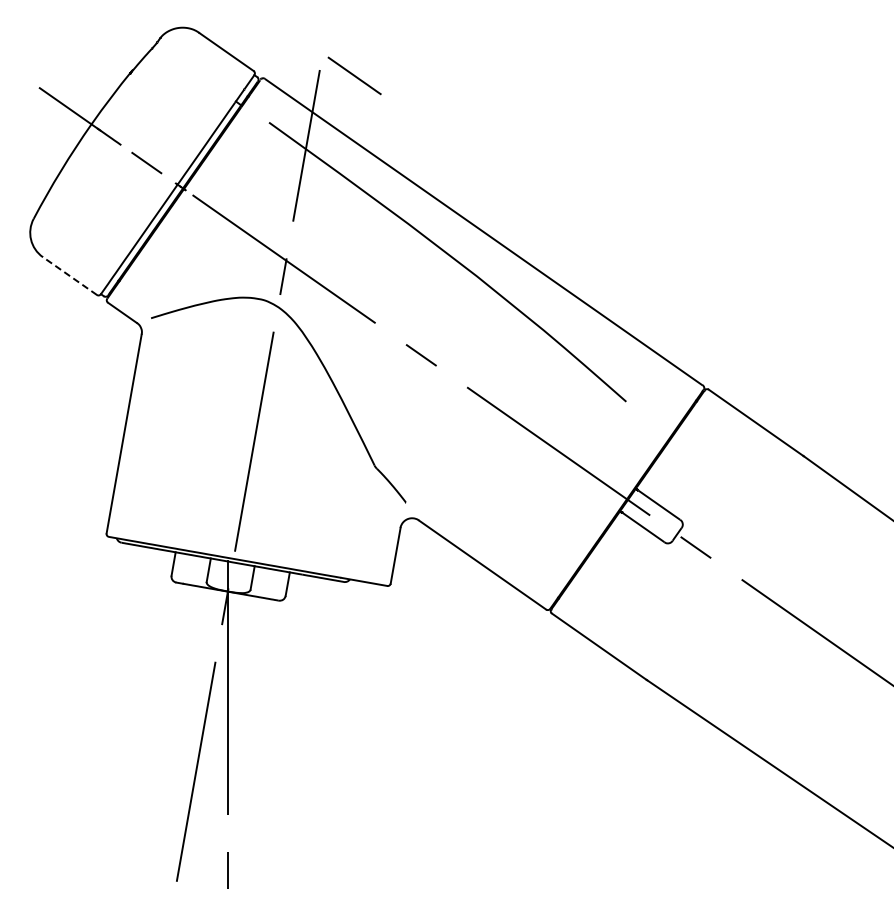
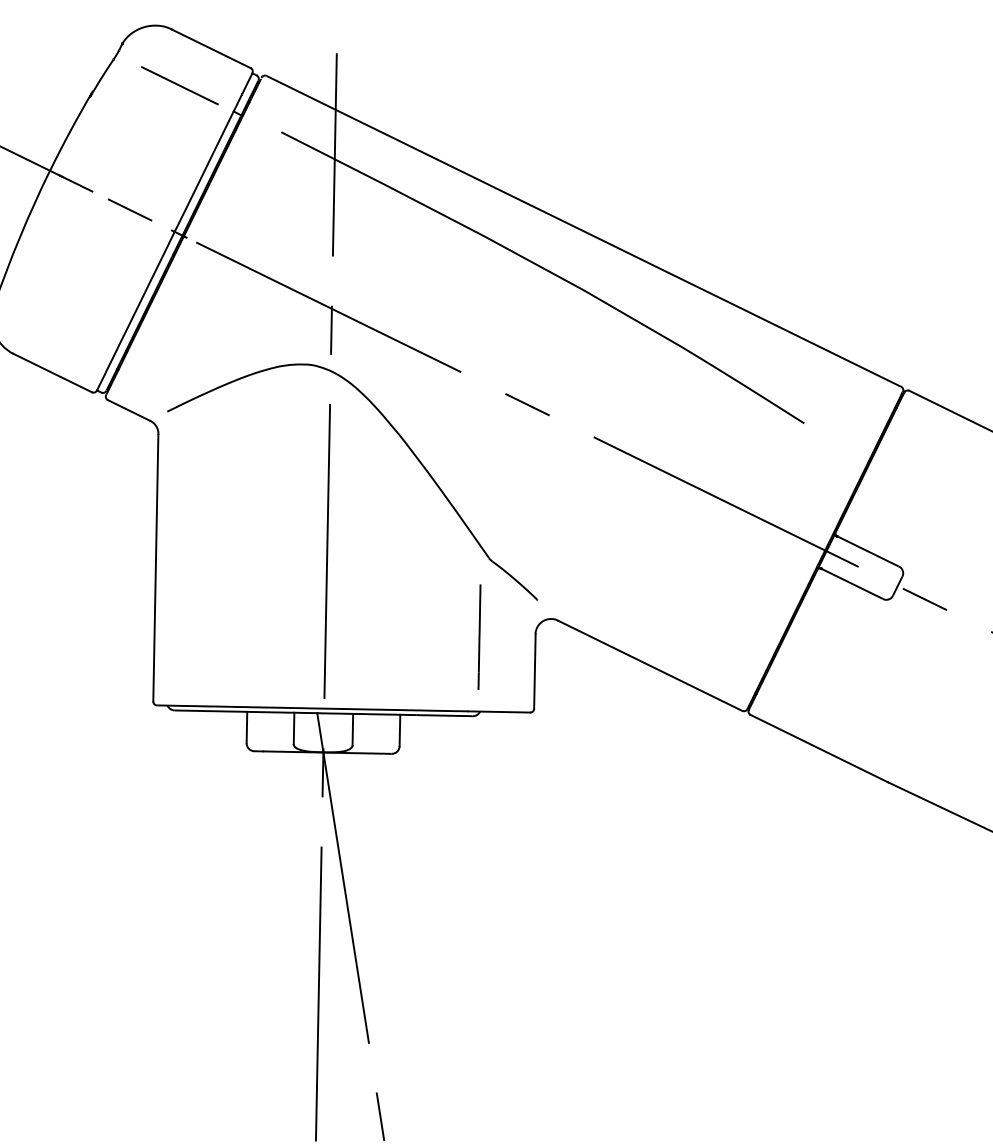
line: (354, 75) -> (179, 85), moved
line: (69, 275) -> (52, 372), dashed -> solid
line: (357, 523) -> (478, 637), added

